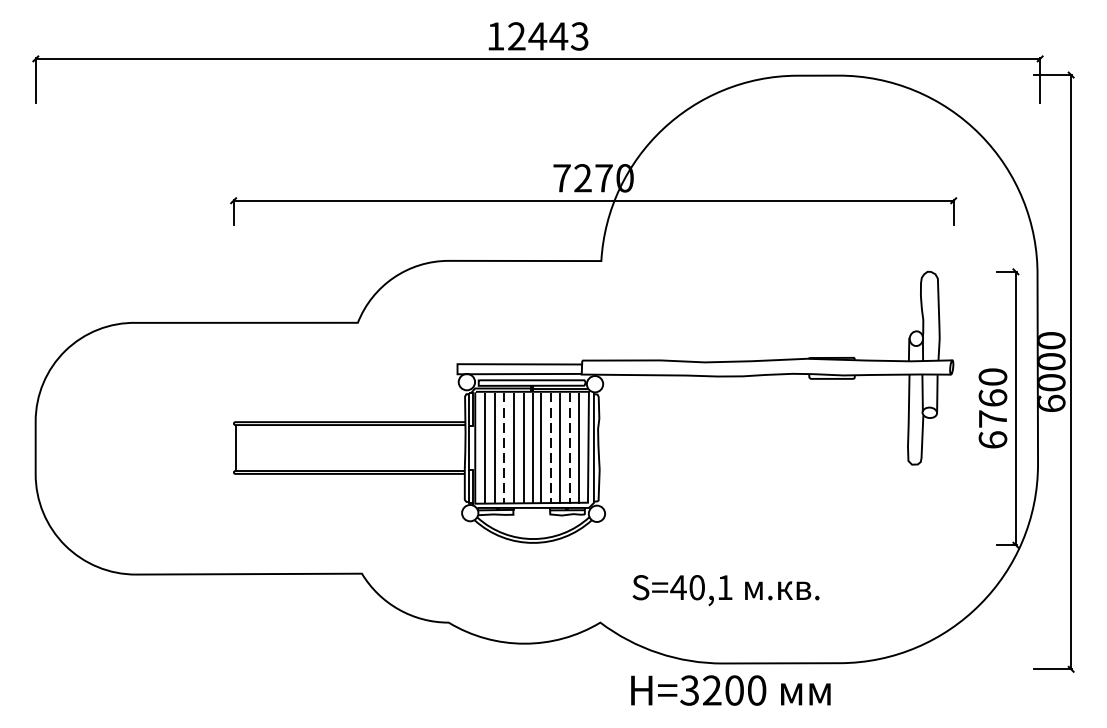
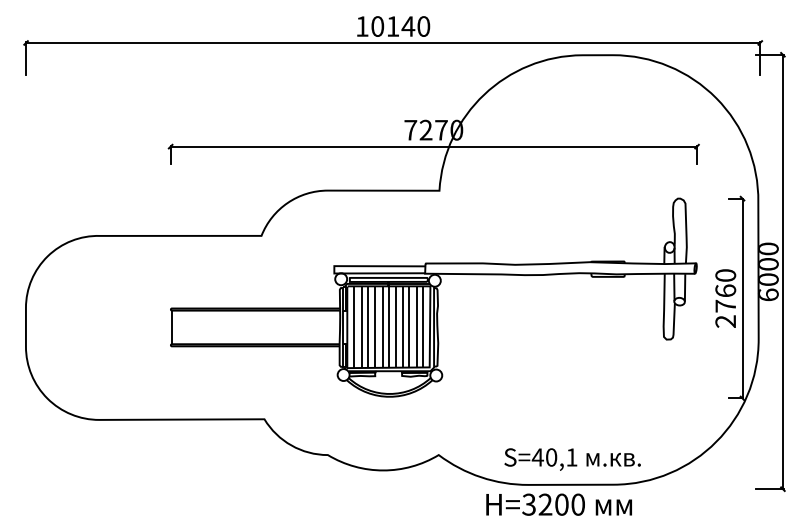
text: (548, 36) -> (400, 26), 12443 -> 10140
text: (992, 439) -> (725, 321), 6760 -> 2760
line: (504, 449) -> (368, 328), dashed -> solid
line: (550, 449) -> (402, 328), dashed -> solid
line: (569, 449) -> (416, 328), dashed -> solid
text: (725, 590) -> (572, 459), moved
text: (729, 690) -> (558, 504), moved

